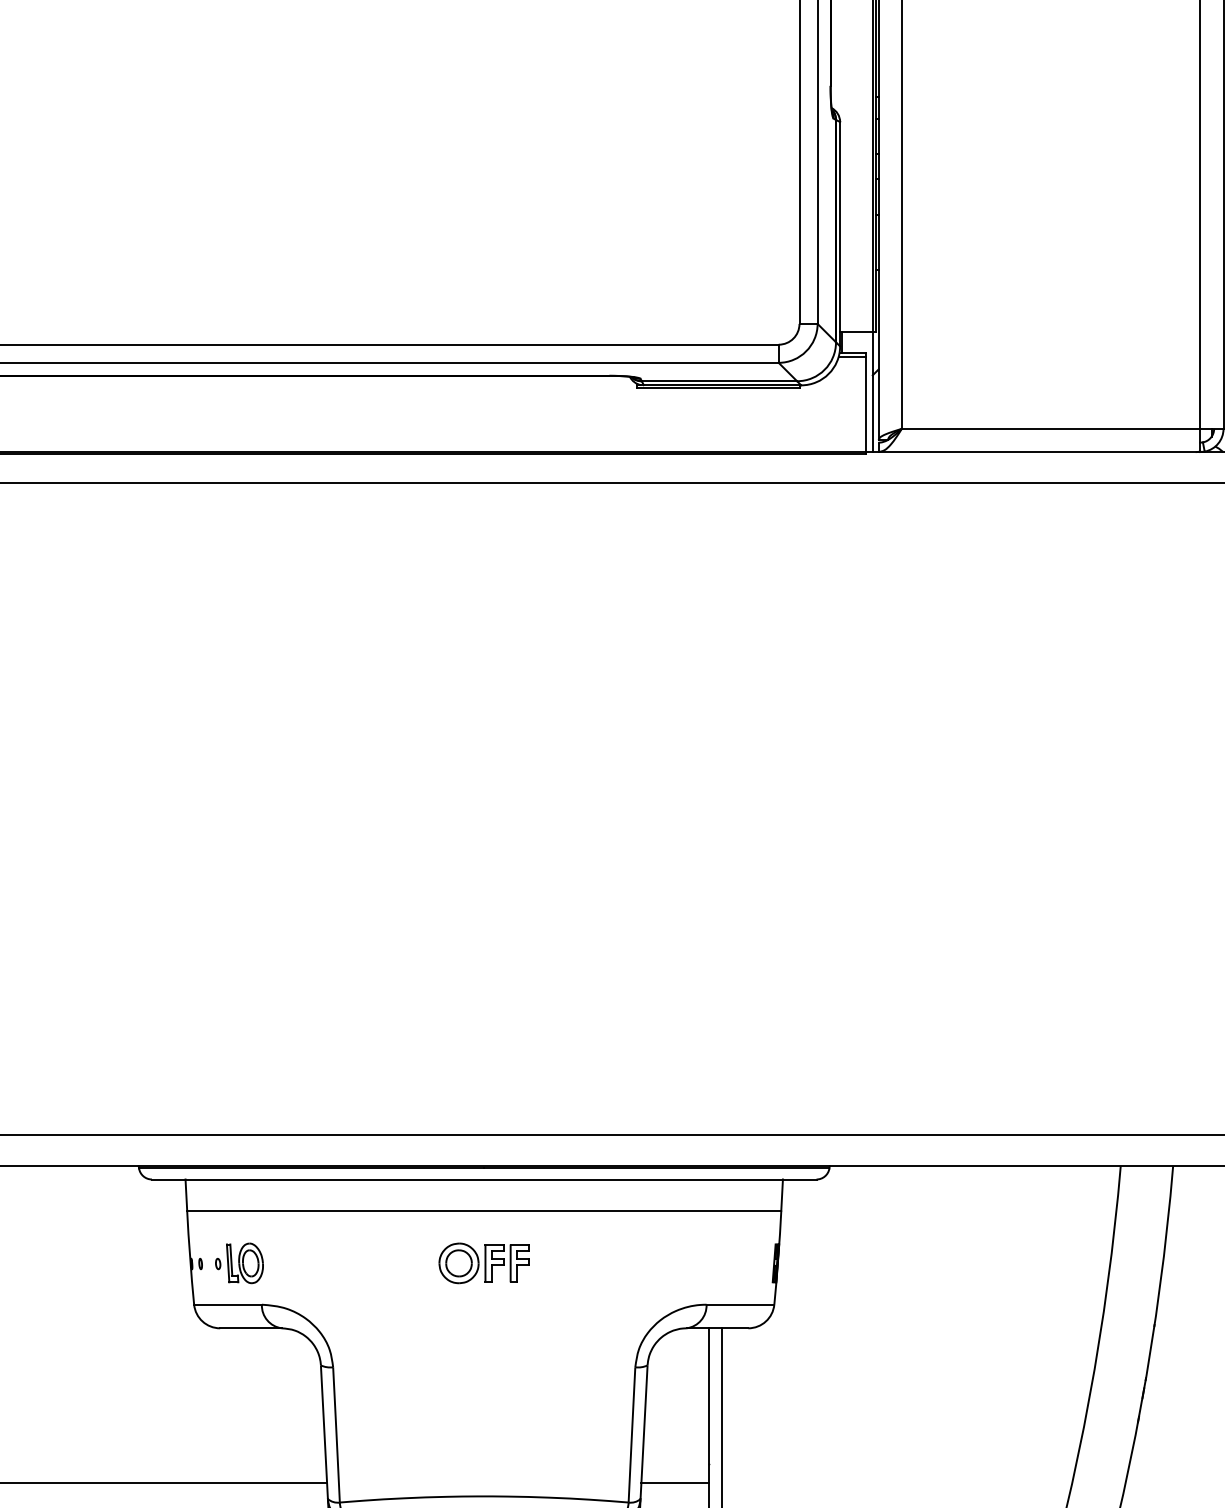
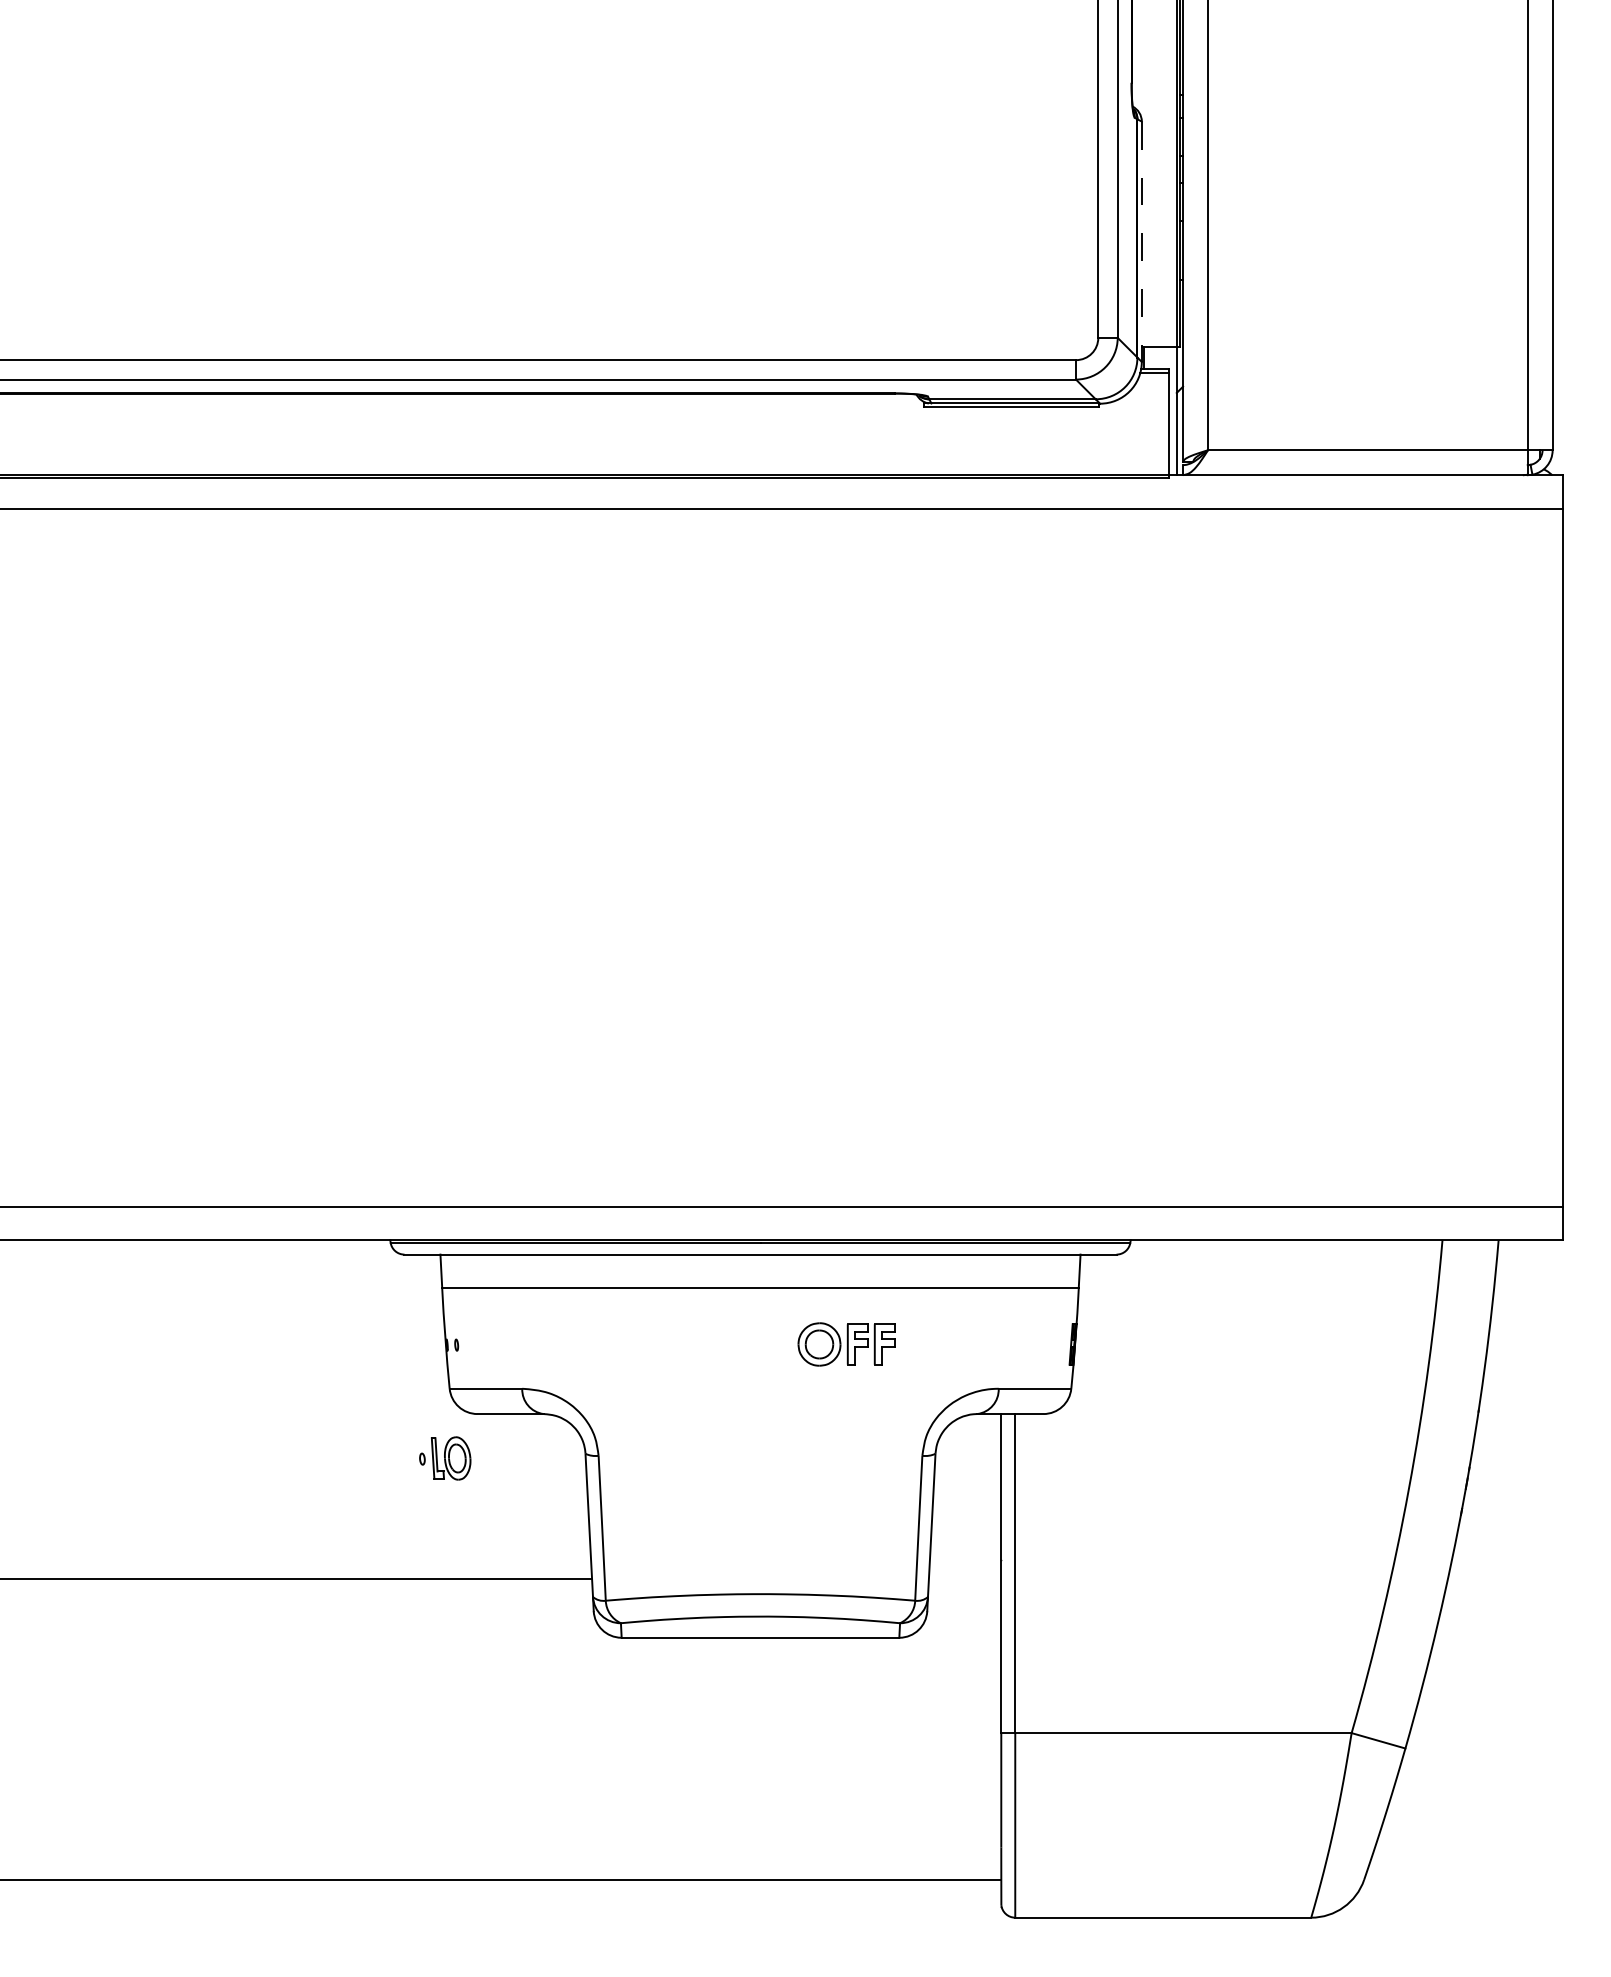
line: (839, 234) -> (1141, 242), solid -> dashed
part: (239, 1263) -> (445, 1458), moved
part: (484, 1263) -> (846, 1344), moved
line: (674, 1482) -> (964, 1579), removed

